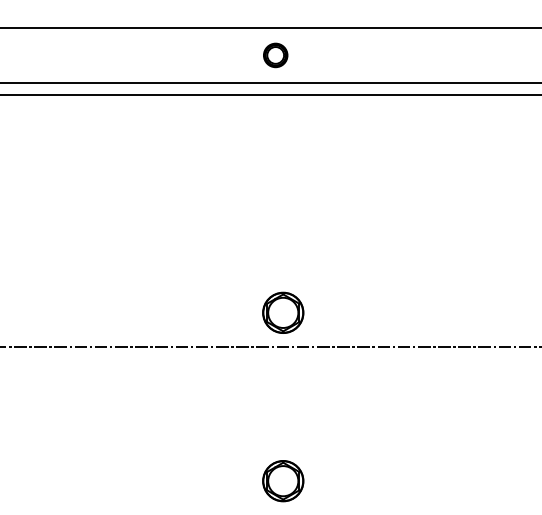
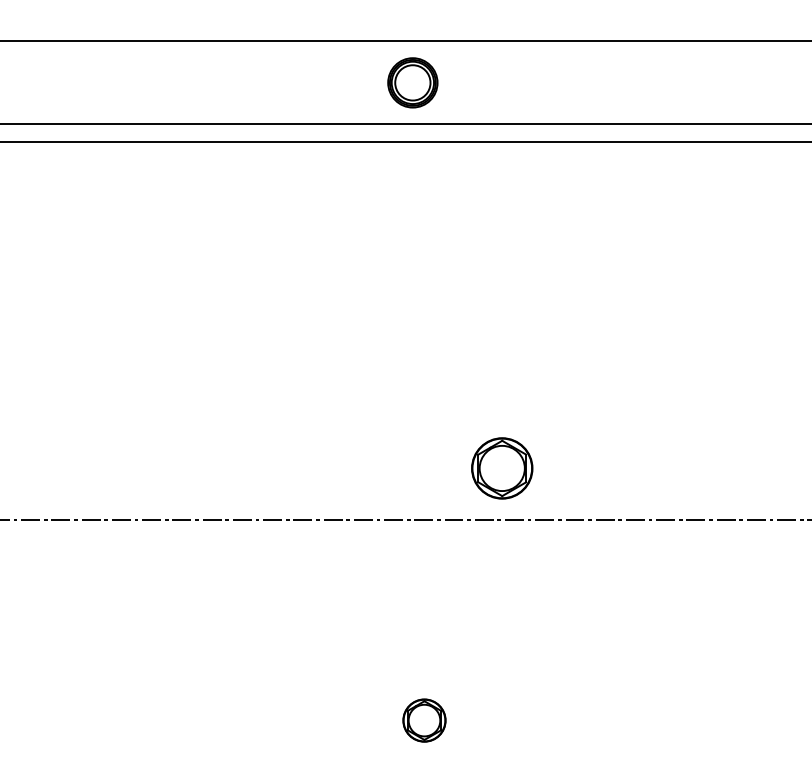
part: (275, 55) -> (412, 83), size x1.4
part: (283, 312) -> (502, 467), moved
part: (283, 481) -> (424, 720), size x0.7

